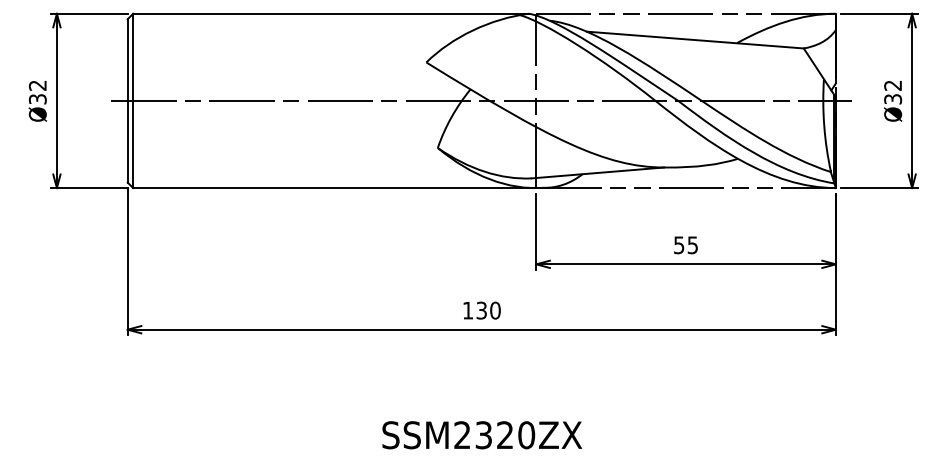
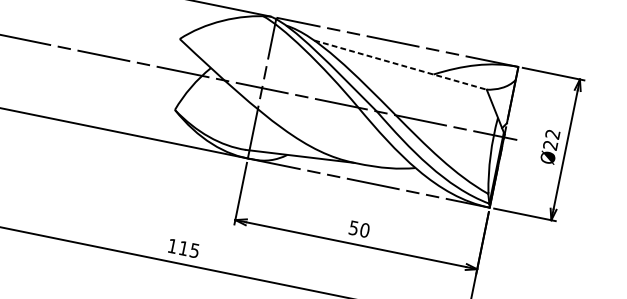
line: (695, 40) -> (400, 65), solid -> dashed
text: (893, 99) -> (550, 145), Ø32 -> Ø22
text: (692, 245) -> (364, 230), 55 -> 50
text: (488, 310) -> (189, 249), 130 -> 115

